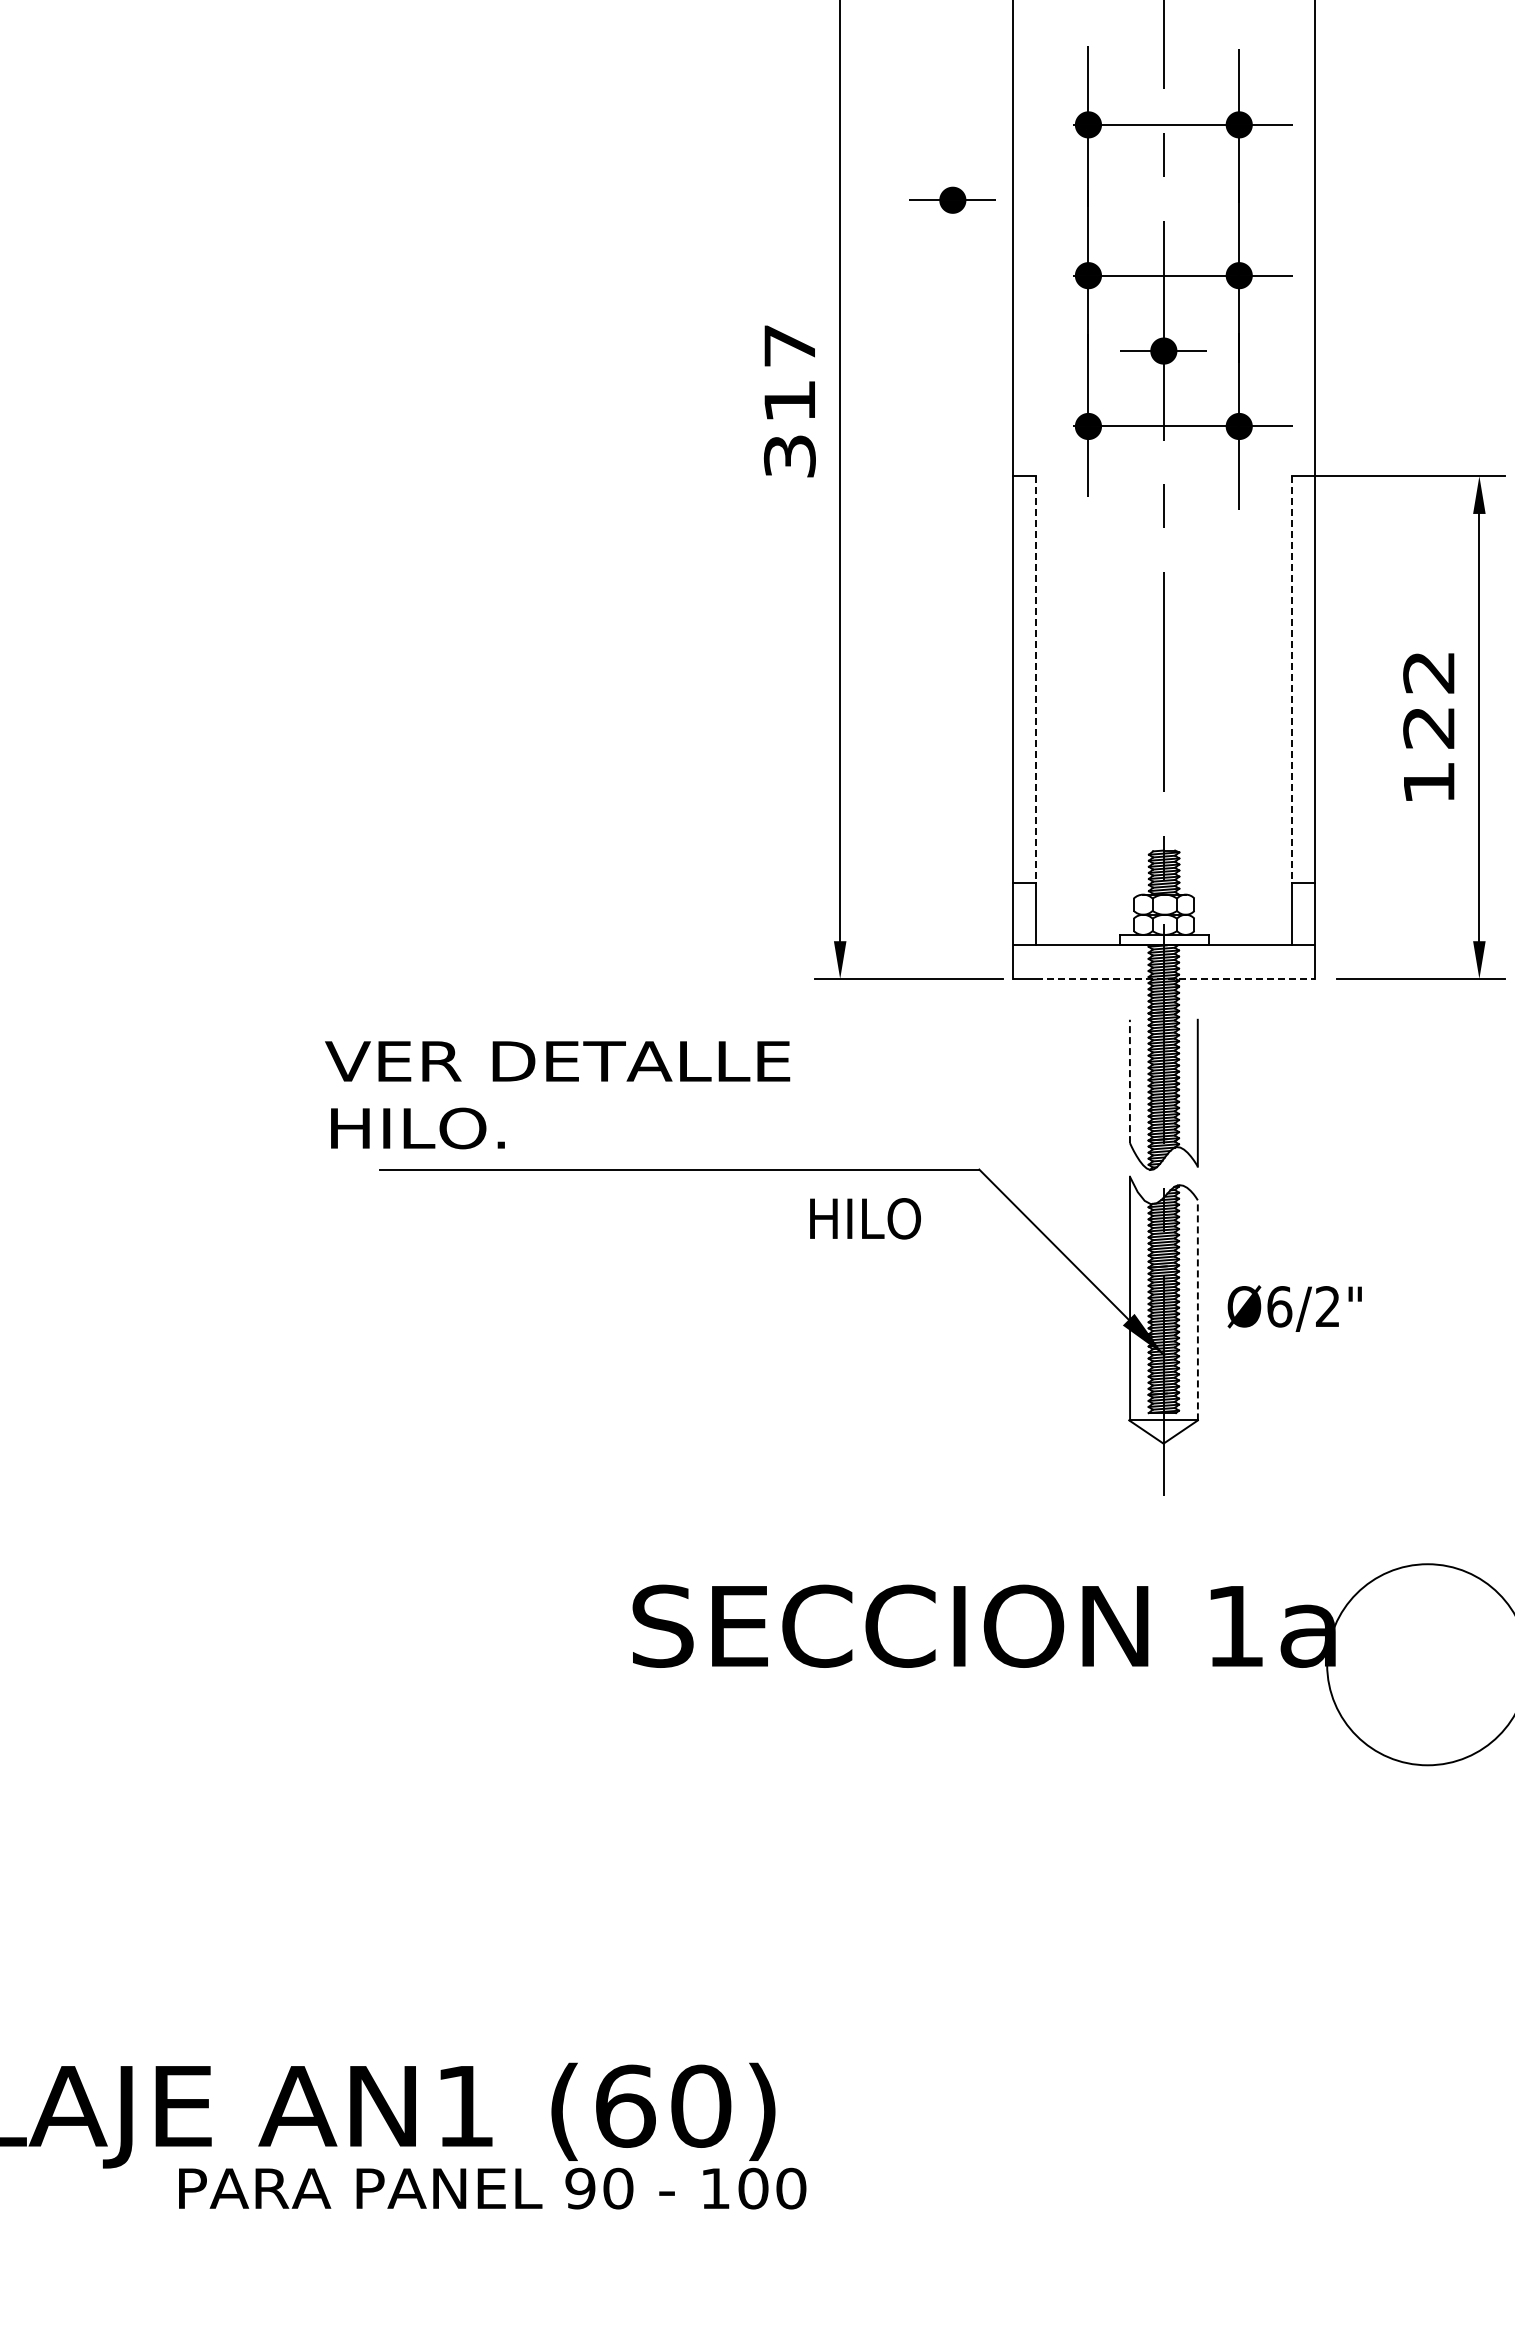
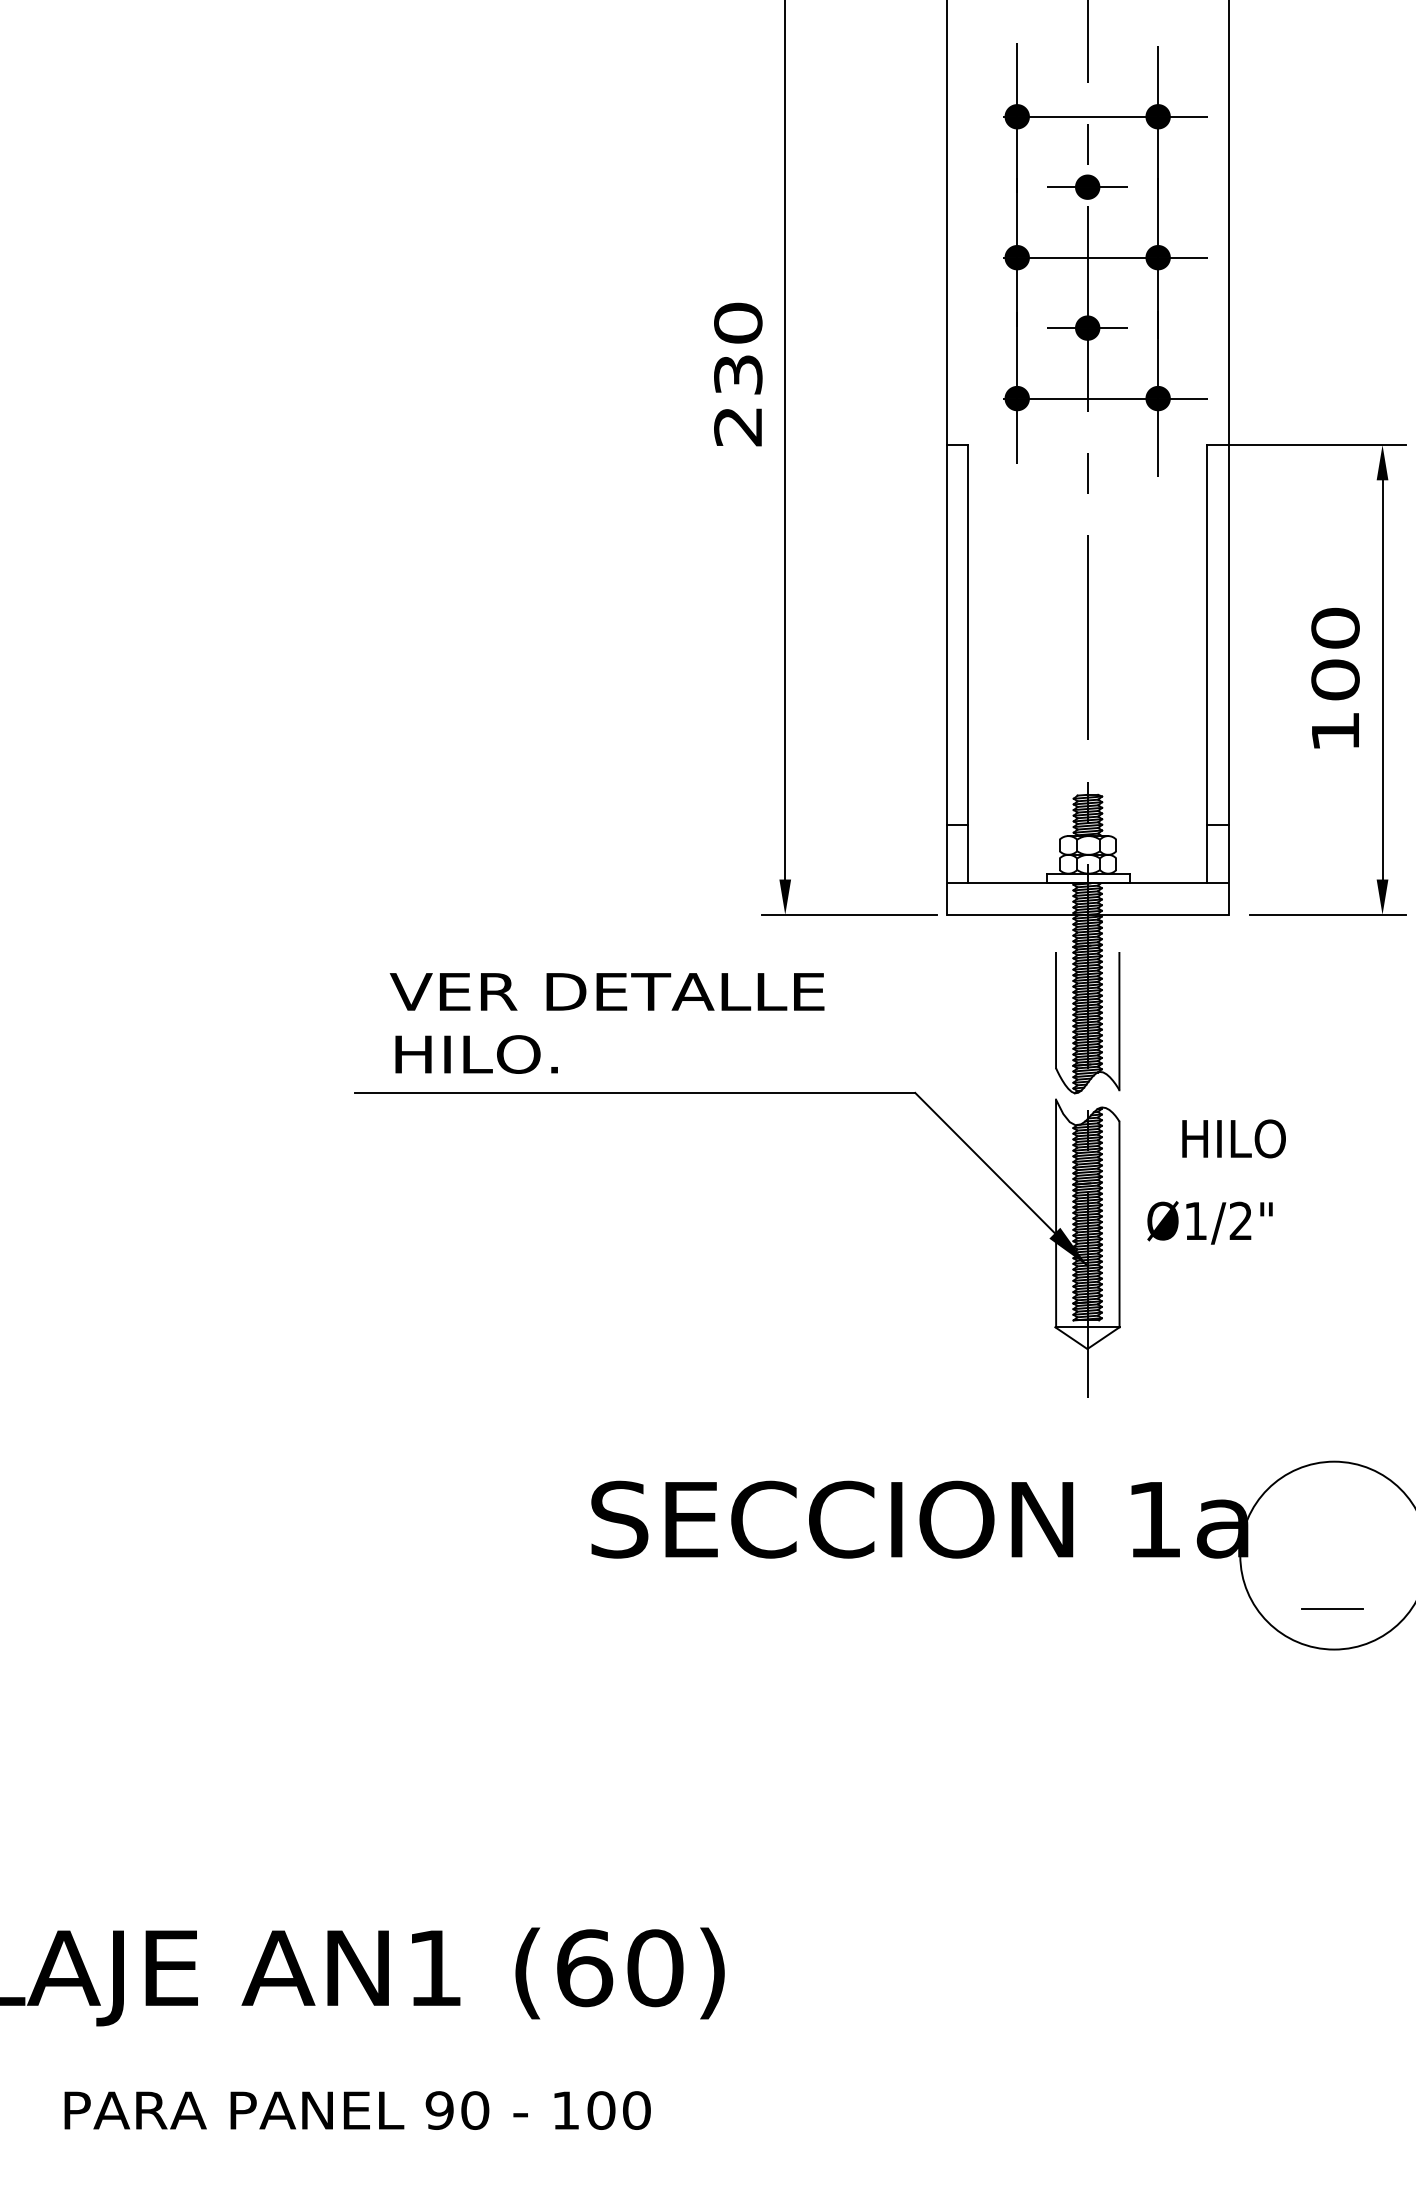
part: (952, 199) -> (1087, 186), moved
text: (789, 400) -> (737, 374), 317 -> 230
line: (1035, 679) -> (967, 635), dashed -> solid
line: (1292, 679) -> (1207, 635), dashed -> solid
text: (1429, 699) -> (1335, 653), 122 -> 100
line: (1175, 978) -> (1098, 914), dashed -> solid
line: (1129, 1081) -> (1055, 1010), dashed -> solid
text: (557, 1095) -> (607, 1023), moved
text: (865, 1218) -> (1234, 1138), moved
text: (1279, 1306) -> (1195, 1220), Ø6/2" -> Ø1/2"
line: (1197, 1309) -> (1119, 1223), dashed -> solid
line: (1425, 1721) -> (1332, 1608), added
text: (492, 2188) -> (357, 2110), moved

